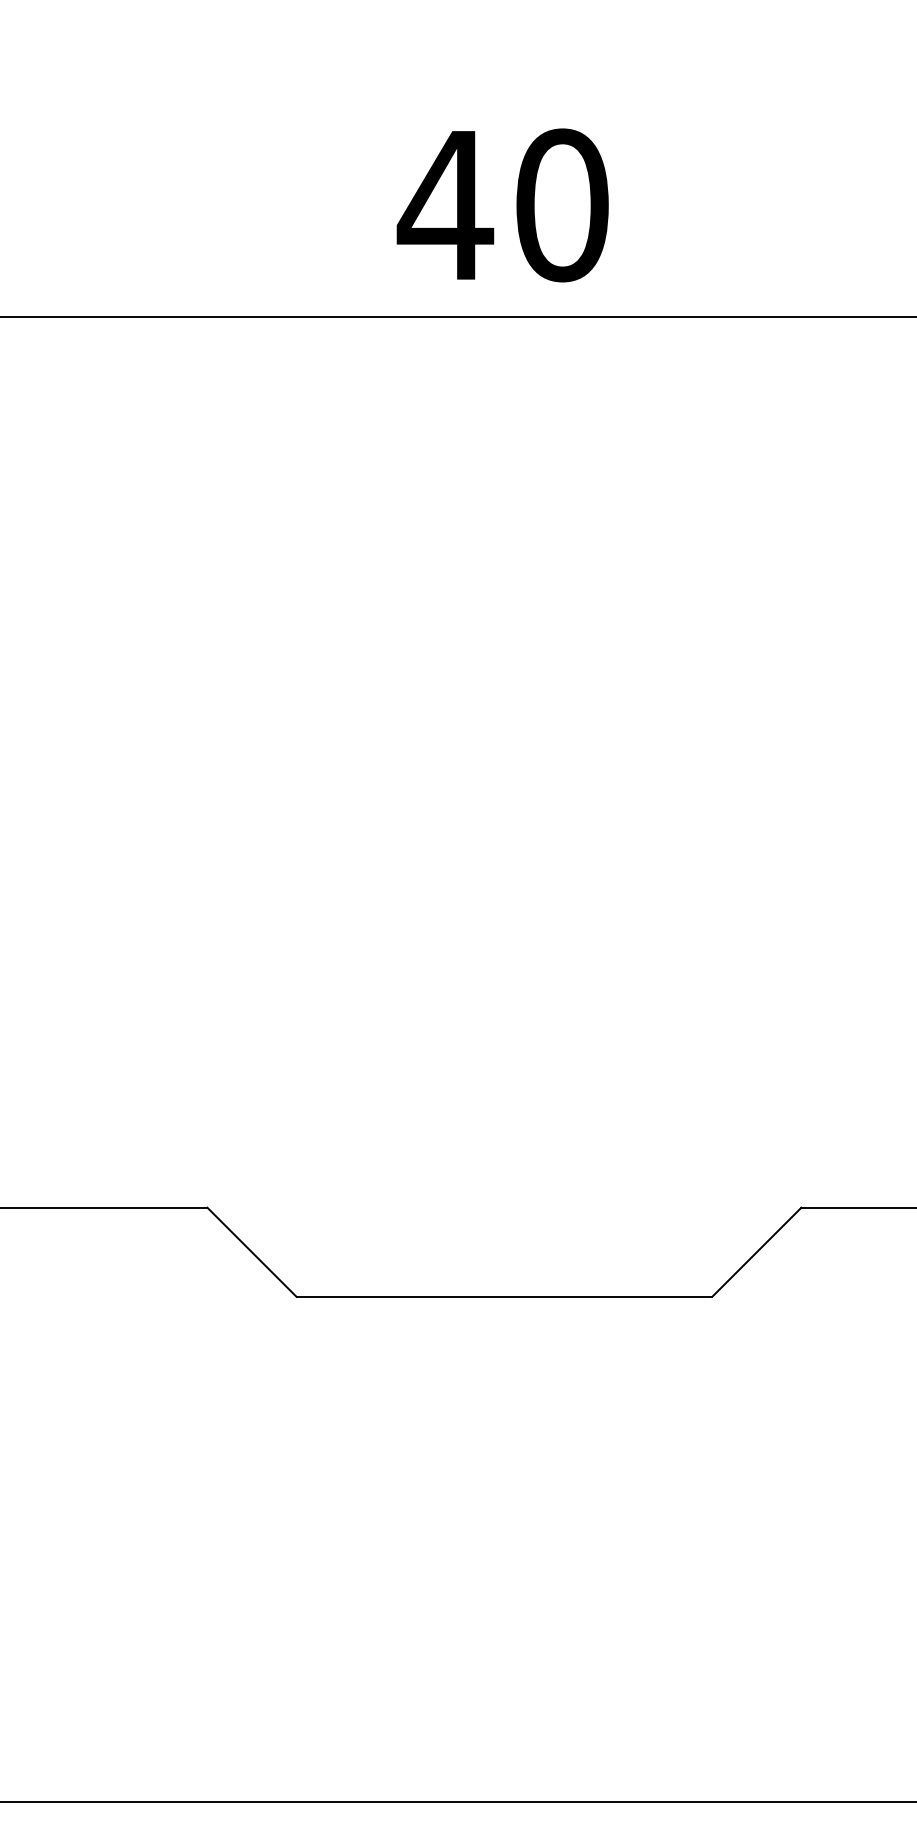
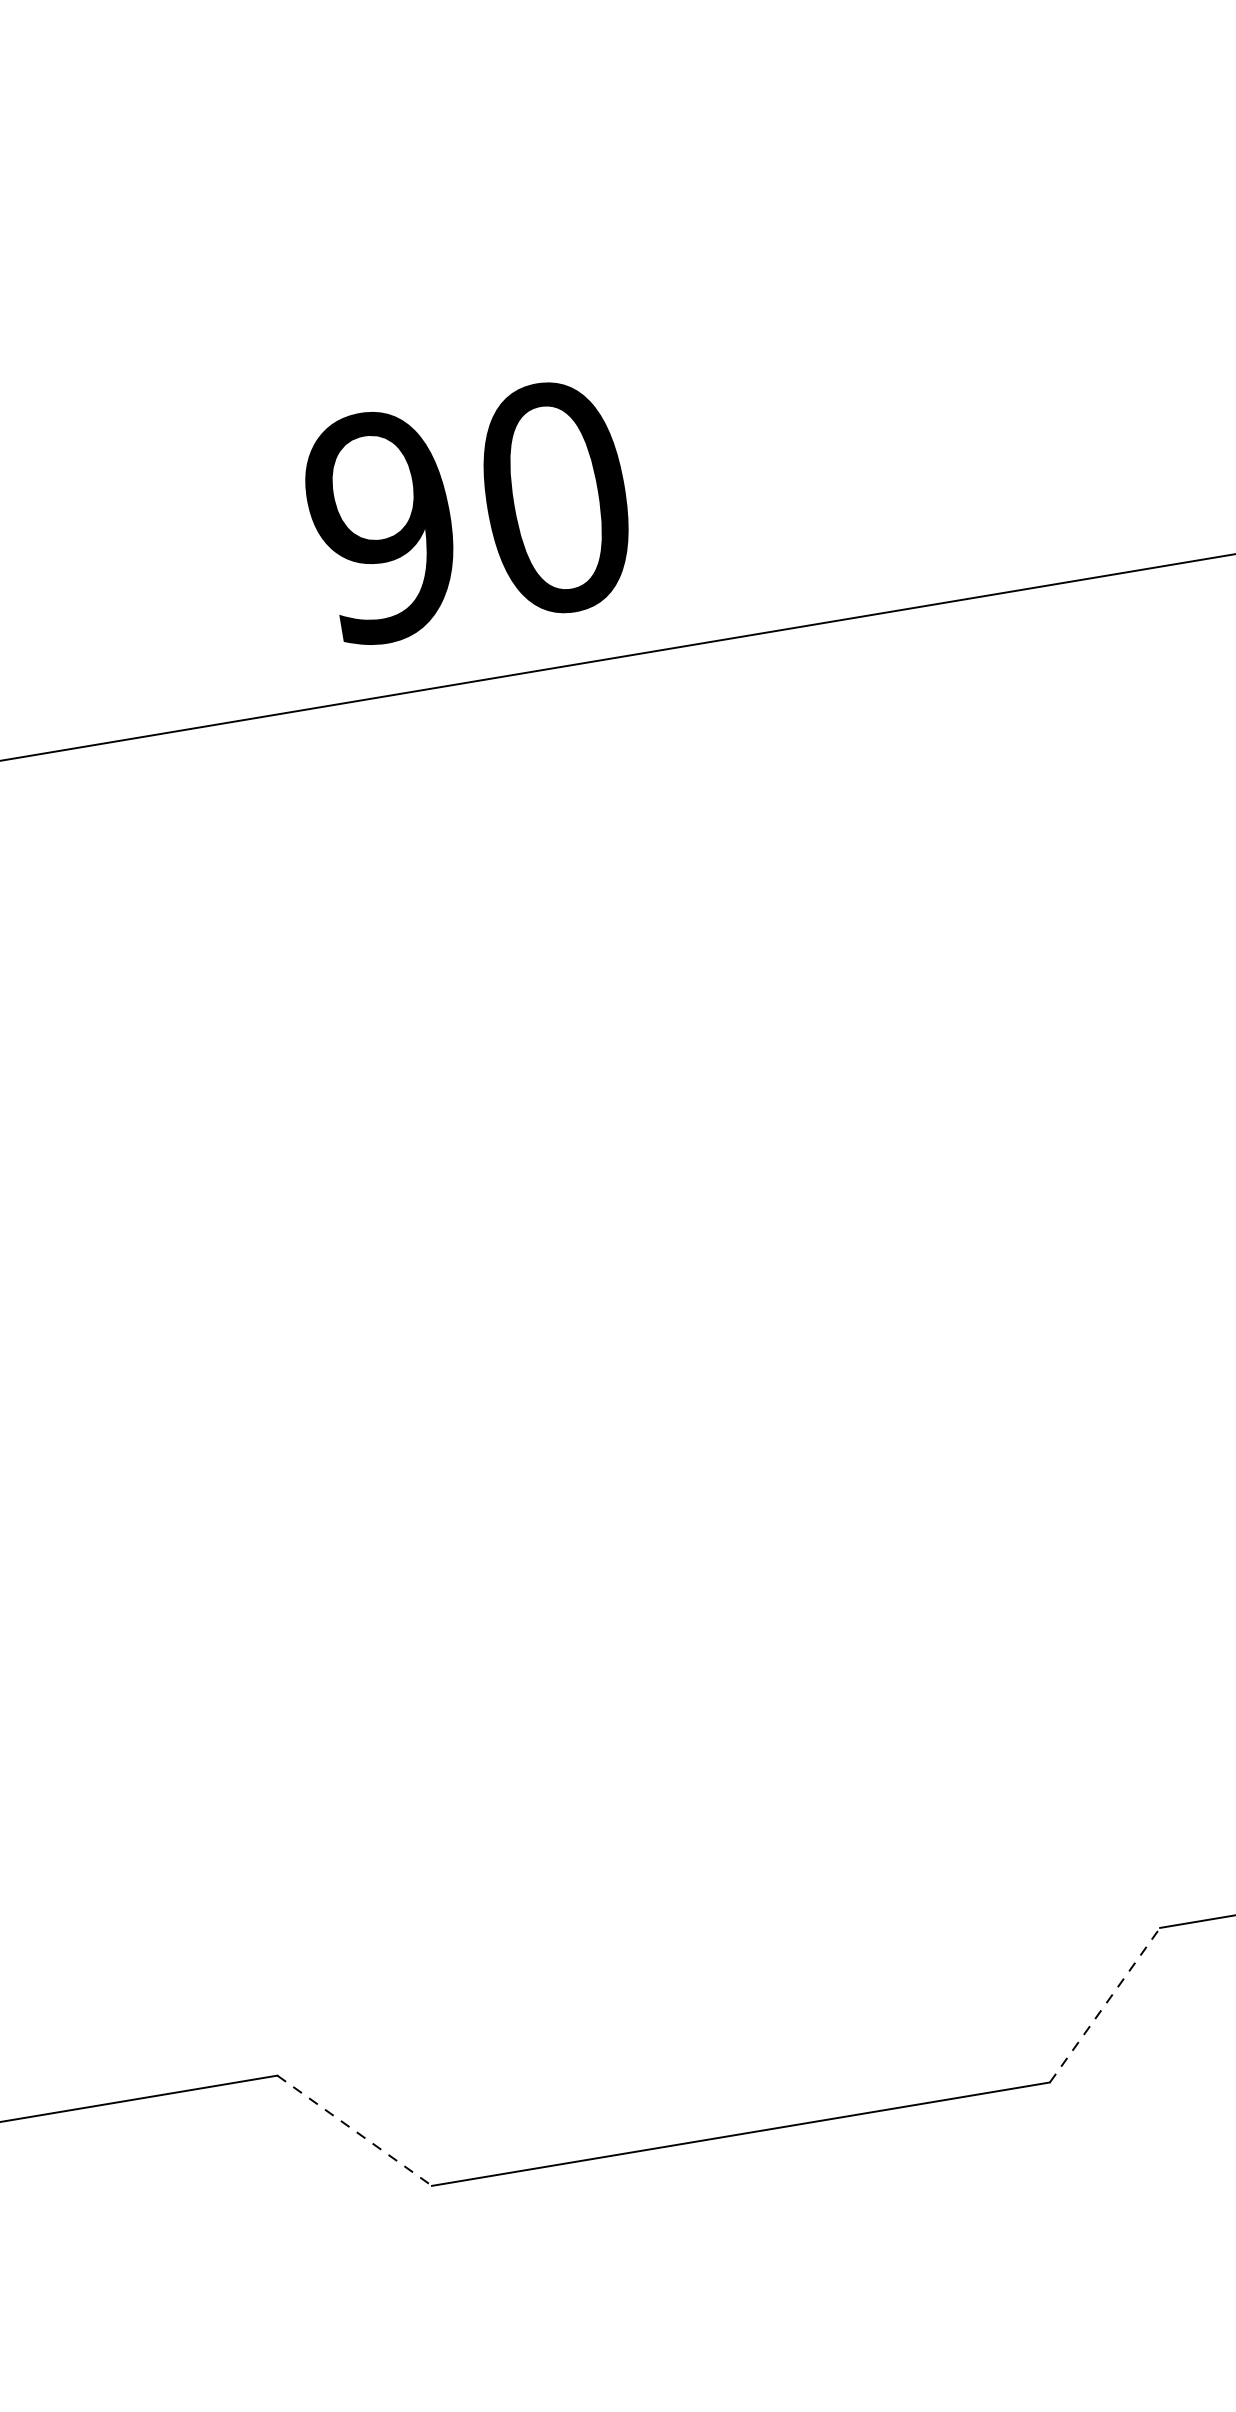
text: (445, 205) -> (381, 527), 40 -> 90
line: (757, 1251) -> (1105, 2003), solid -> dashed
line: (252, 1252) -> (355, 2131), solid -> dashed

